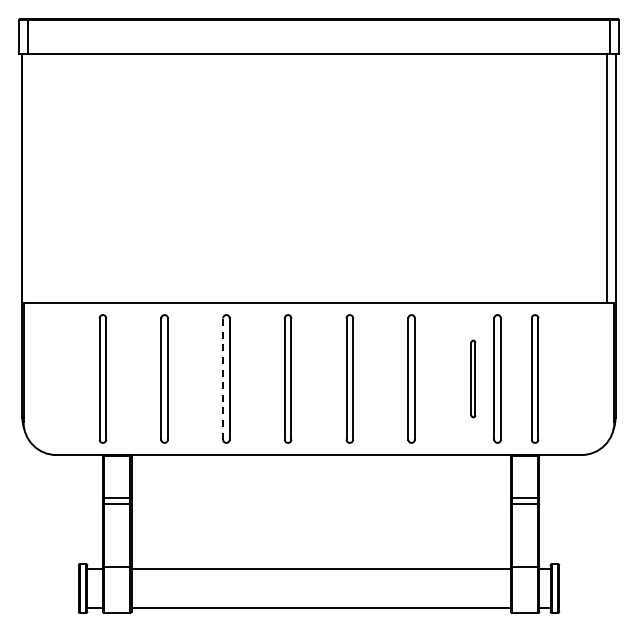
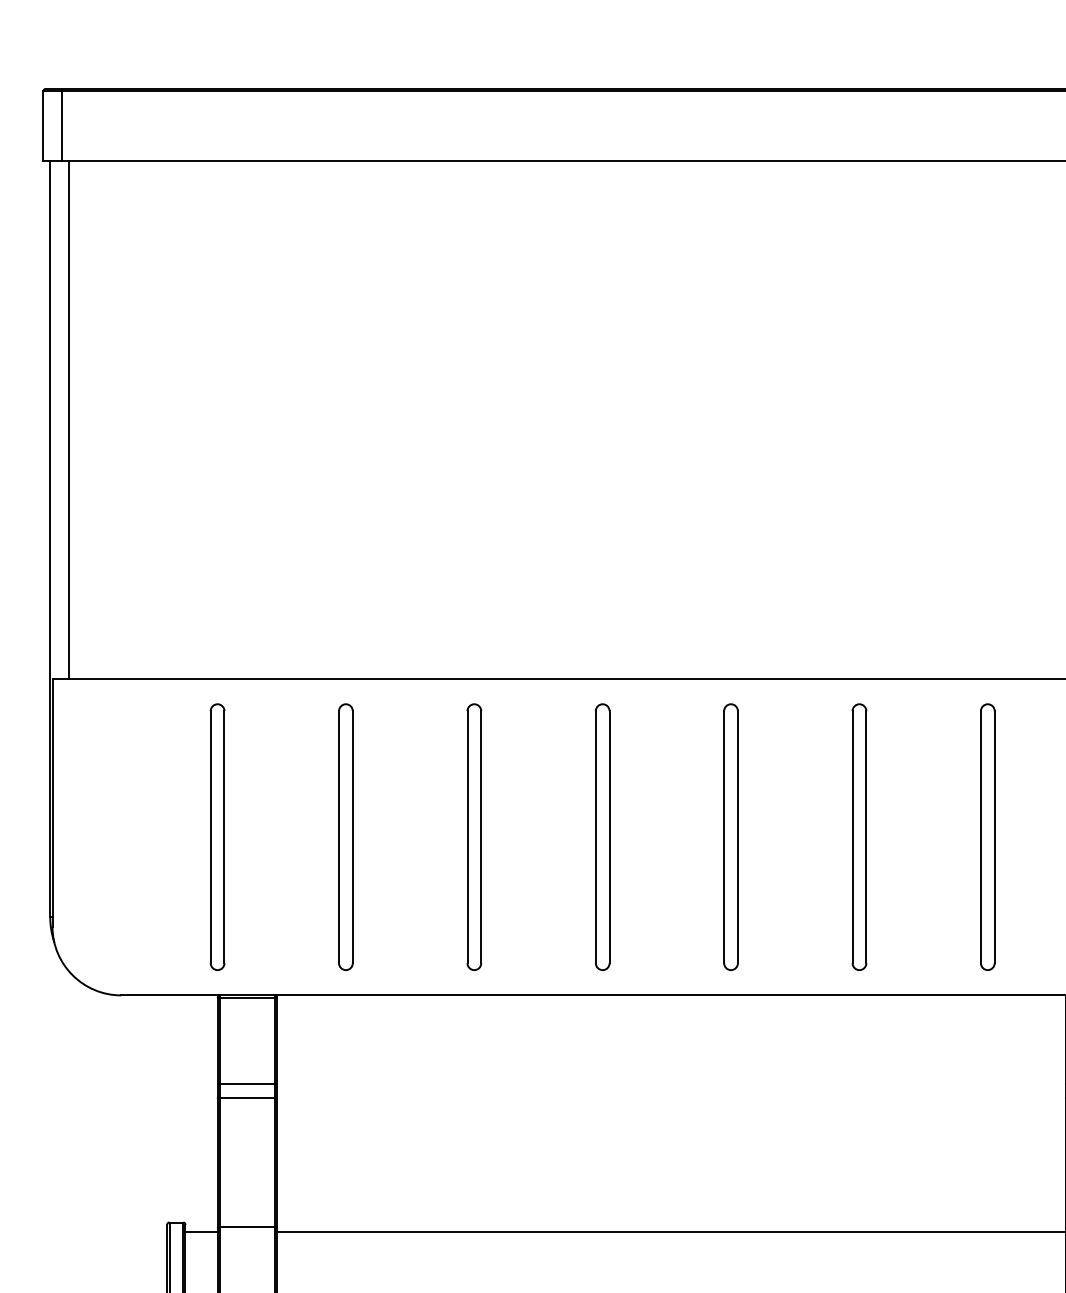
line: (31, 177) -> (69, 418), added
part: (473, 378) -> (988, 836), size x1.67
part: (497, 378) -> (1038, 836), removed
line: (223, 379) -> (468, 838), dashed -> solid

